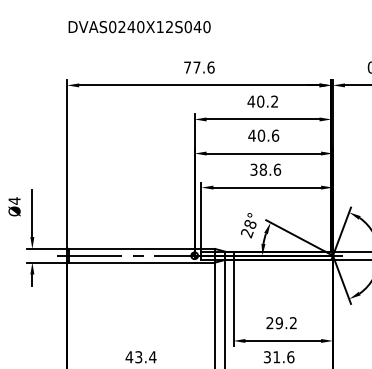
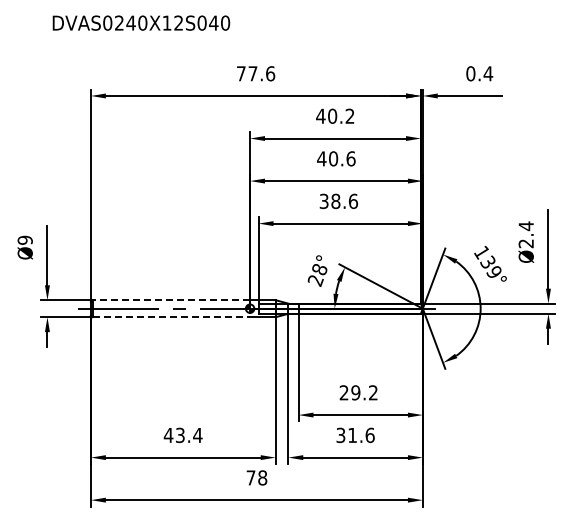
text: (139, 26) -> (141, 22), moved
text: (13, 201) -> (24, 240), Ø4 -> Ø9
line: (131, 249) -> (171, 300), solid -> dashed
line: (131, 262) -> (171, 317), solid -> dashed

